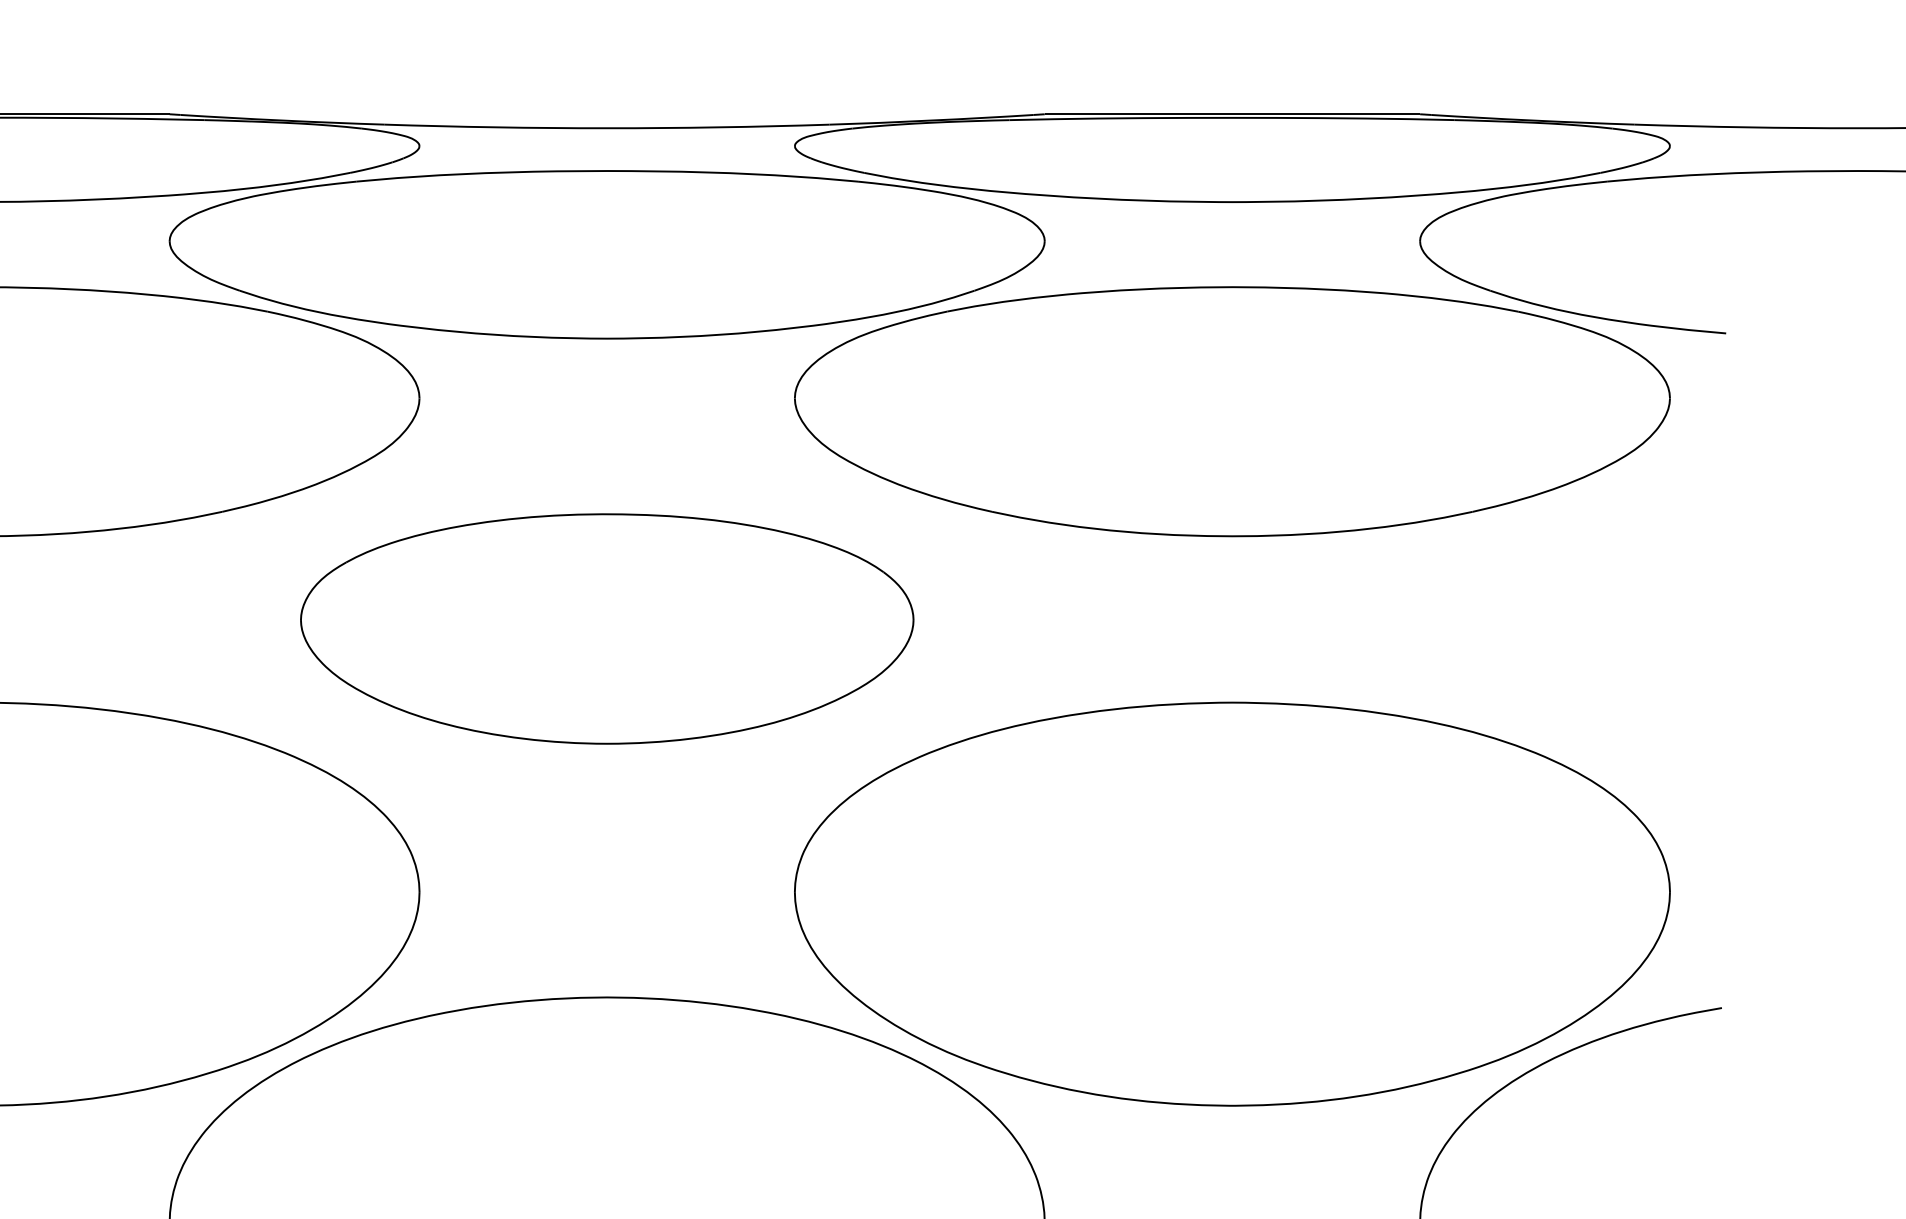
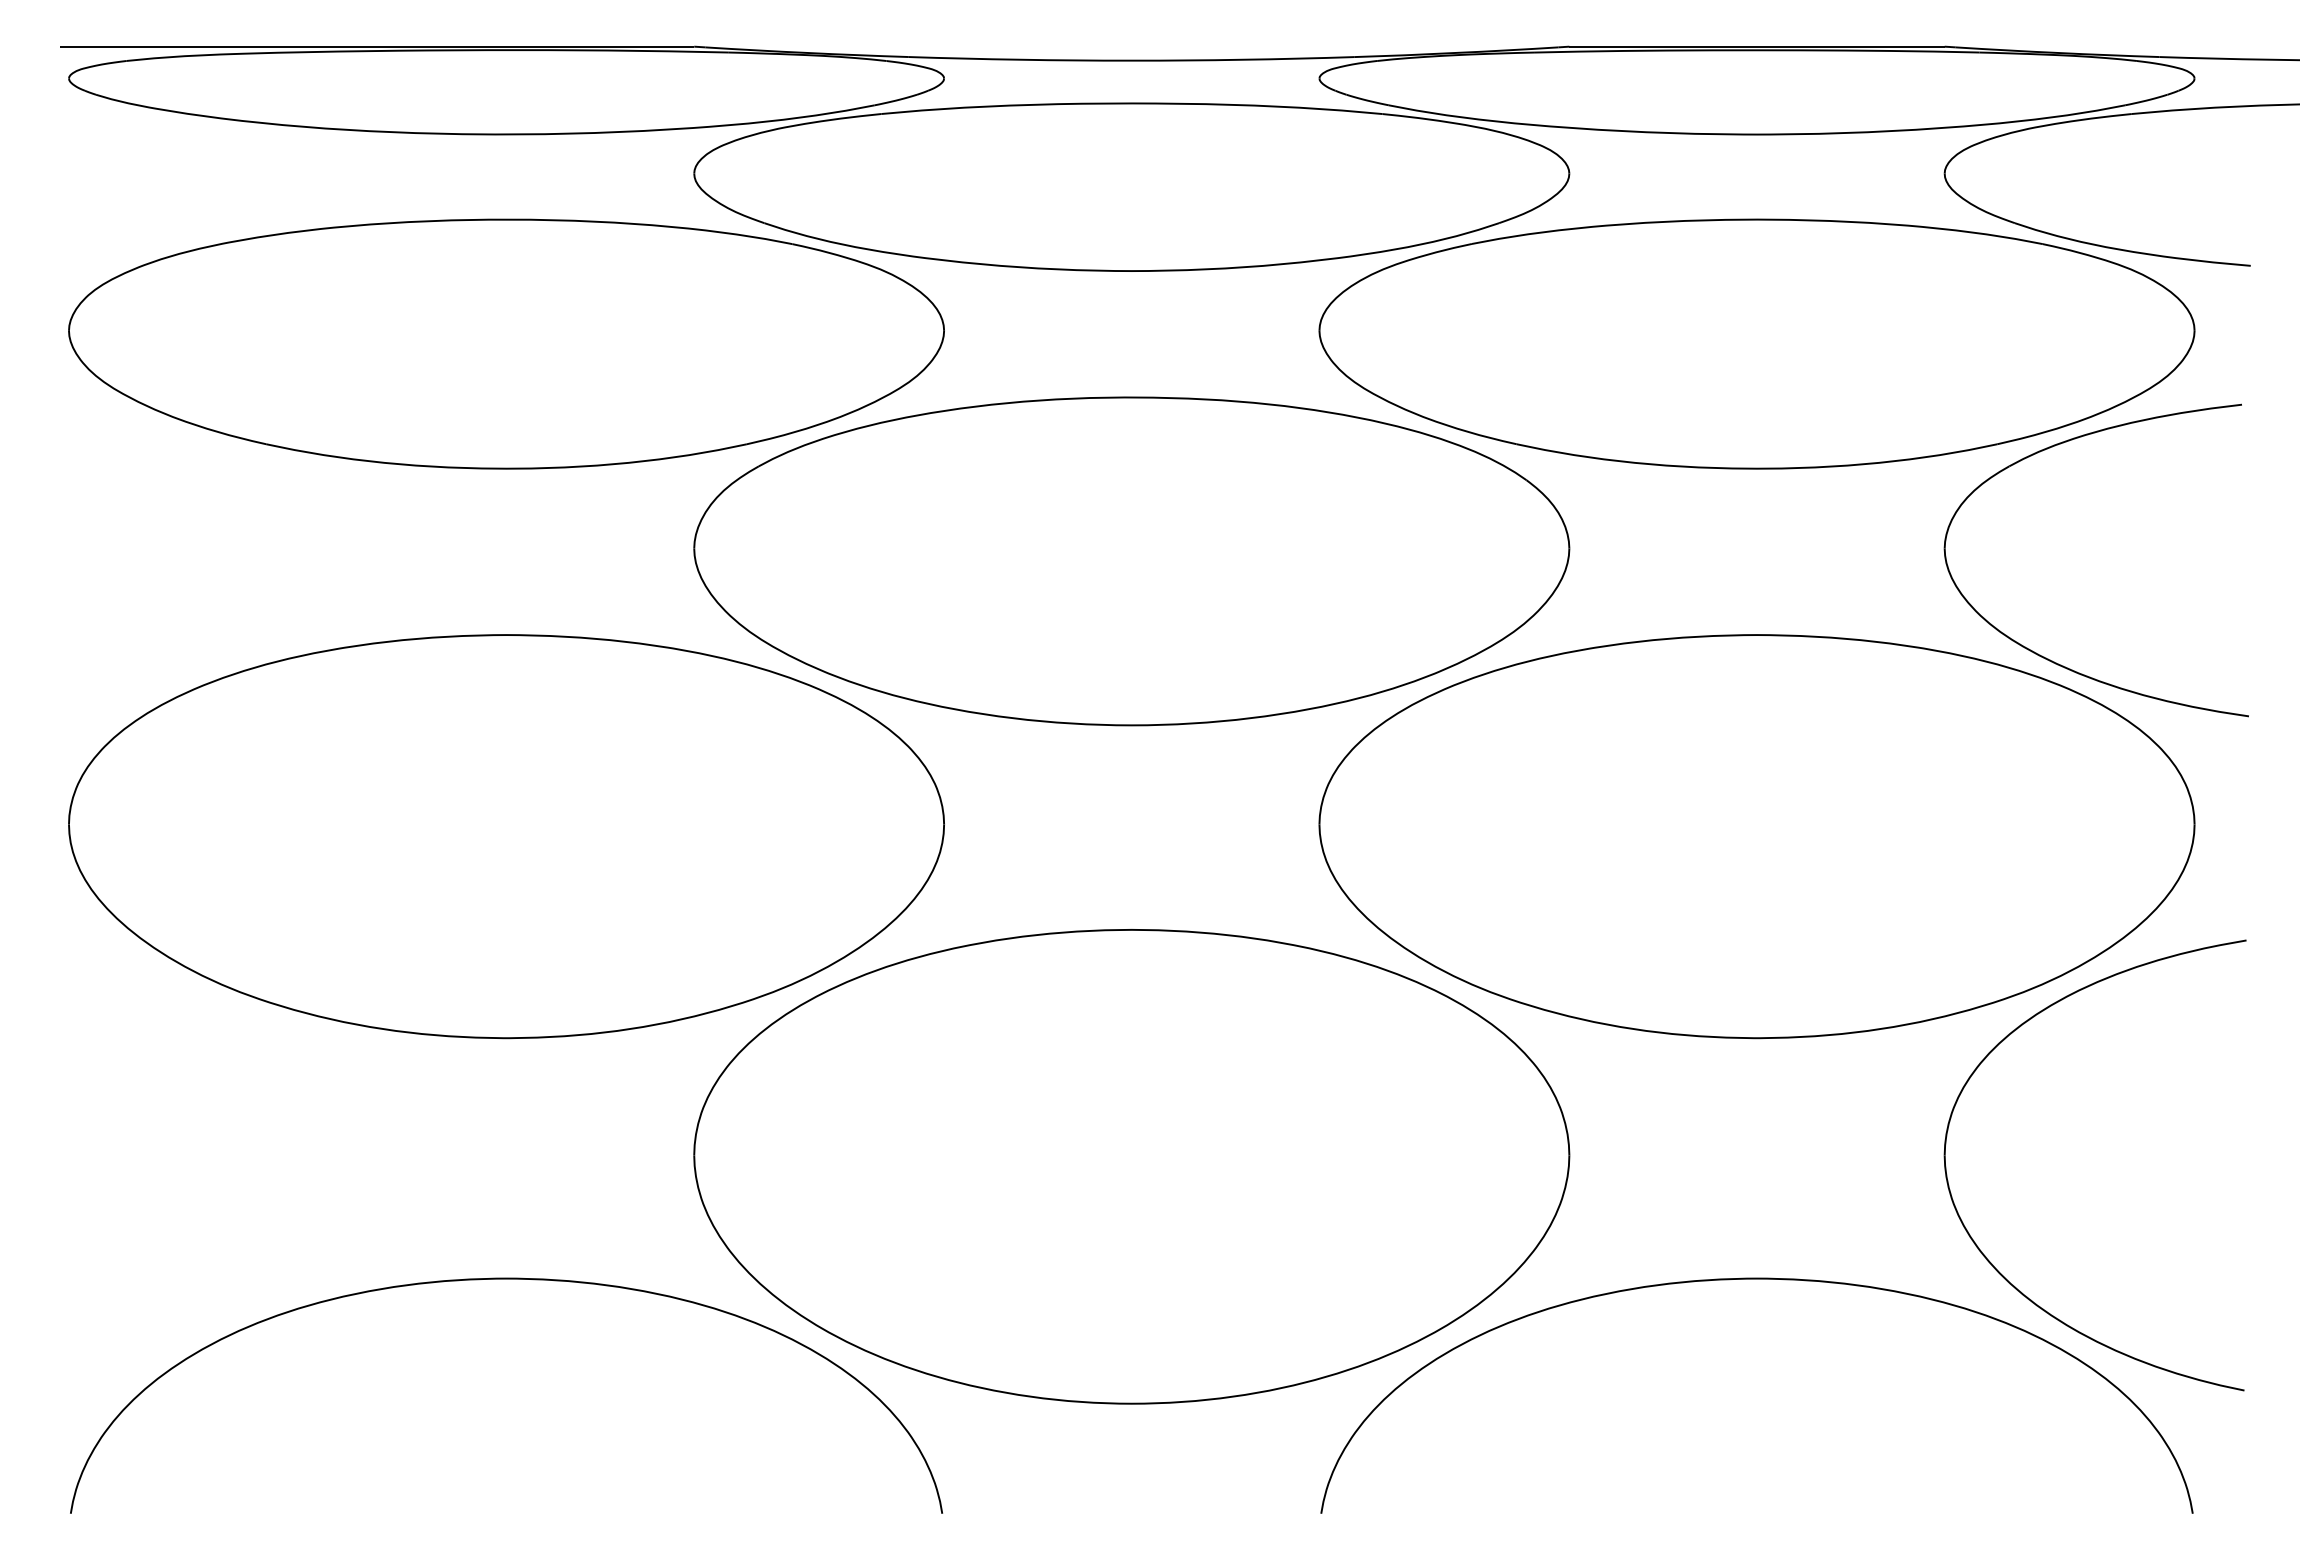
part: (606, 629) -> (1131, 561), size x1.43
part: (1521, 725) -> (2046, 657), added

